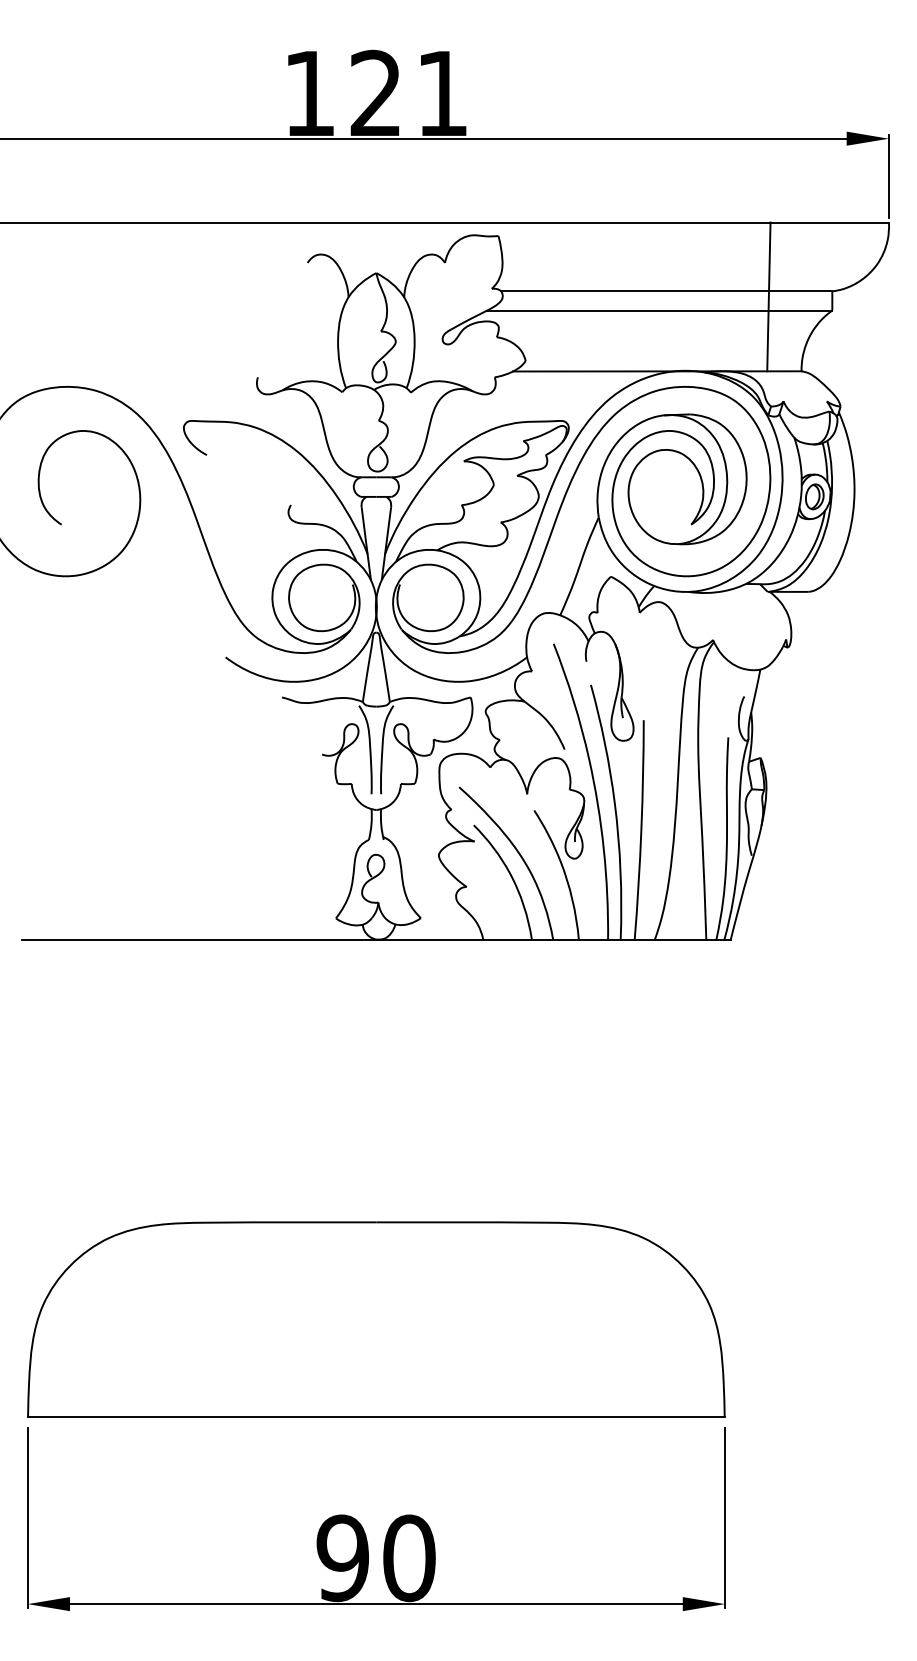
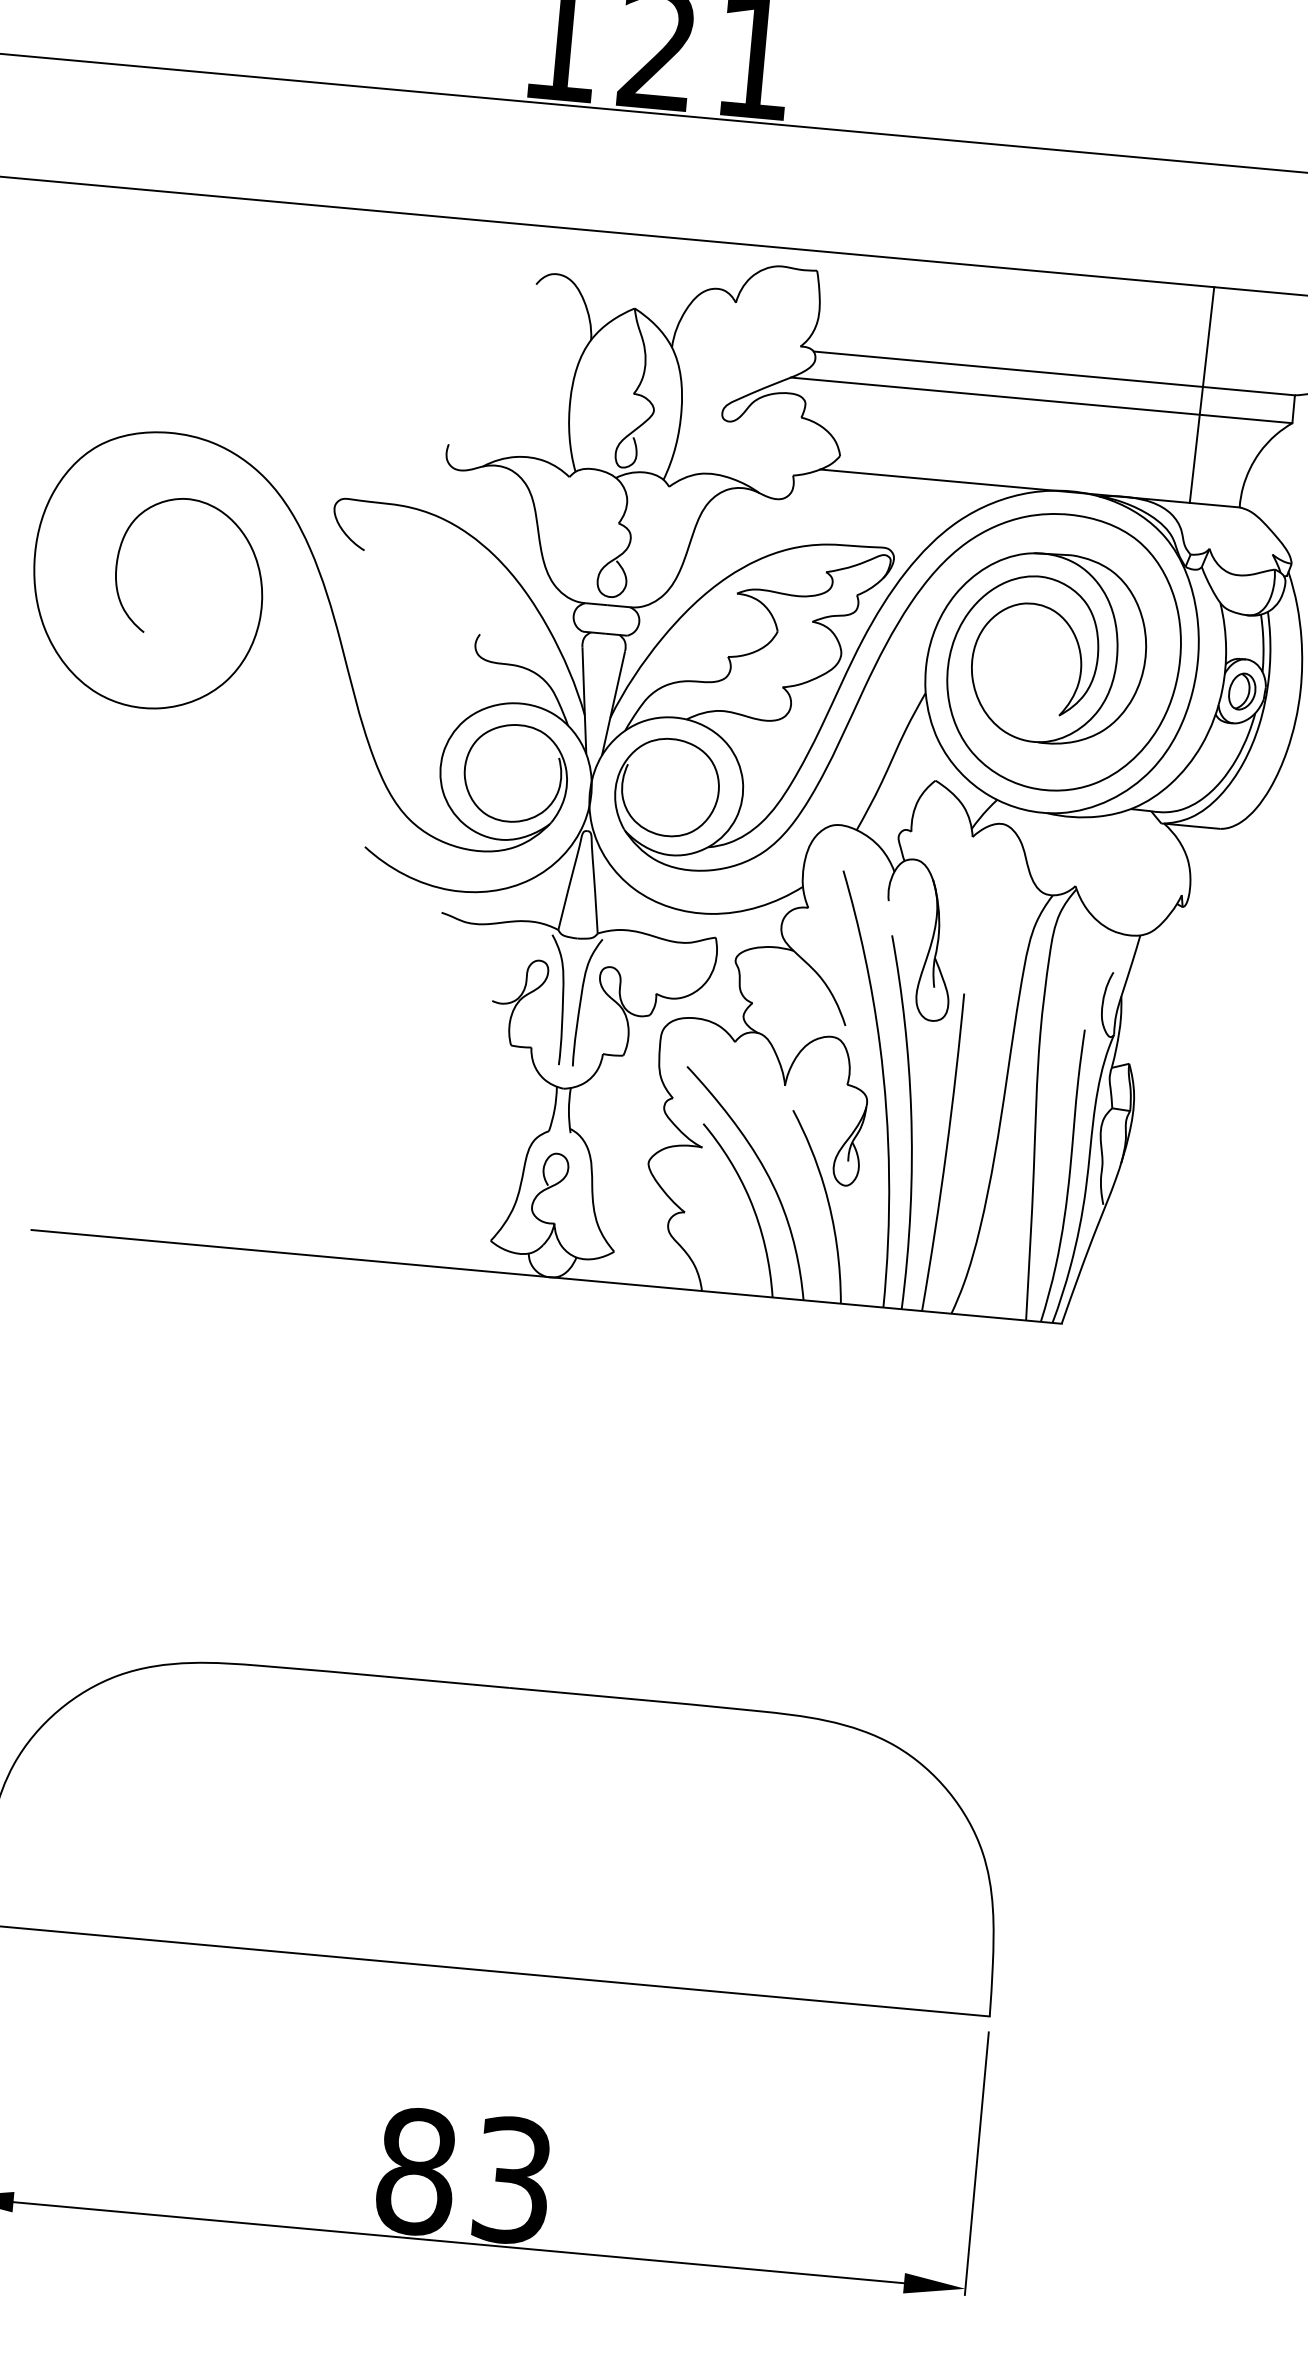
text: (375, 1558) -> (463, 2176), 90 -> 83

